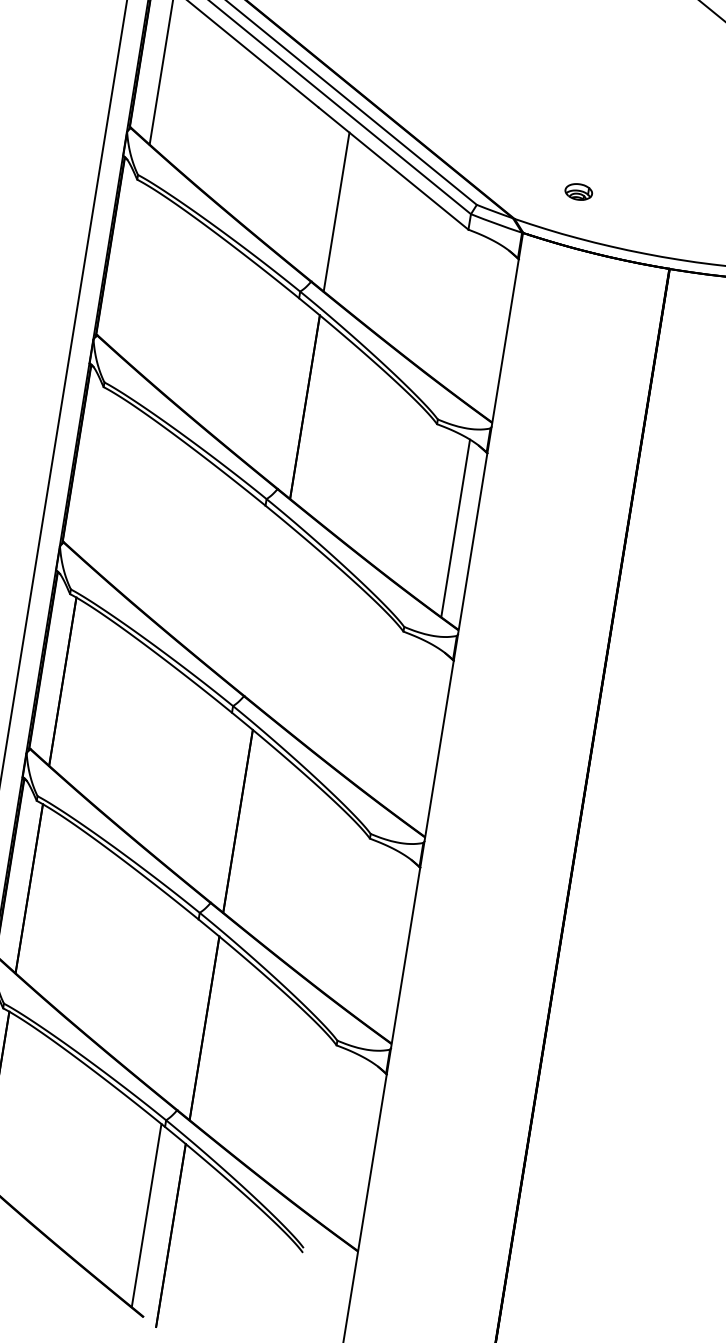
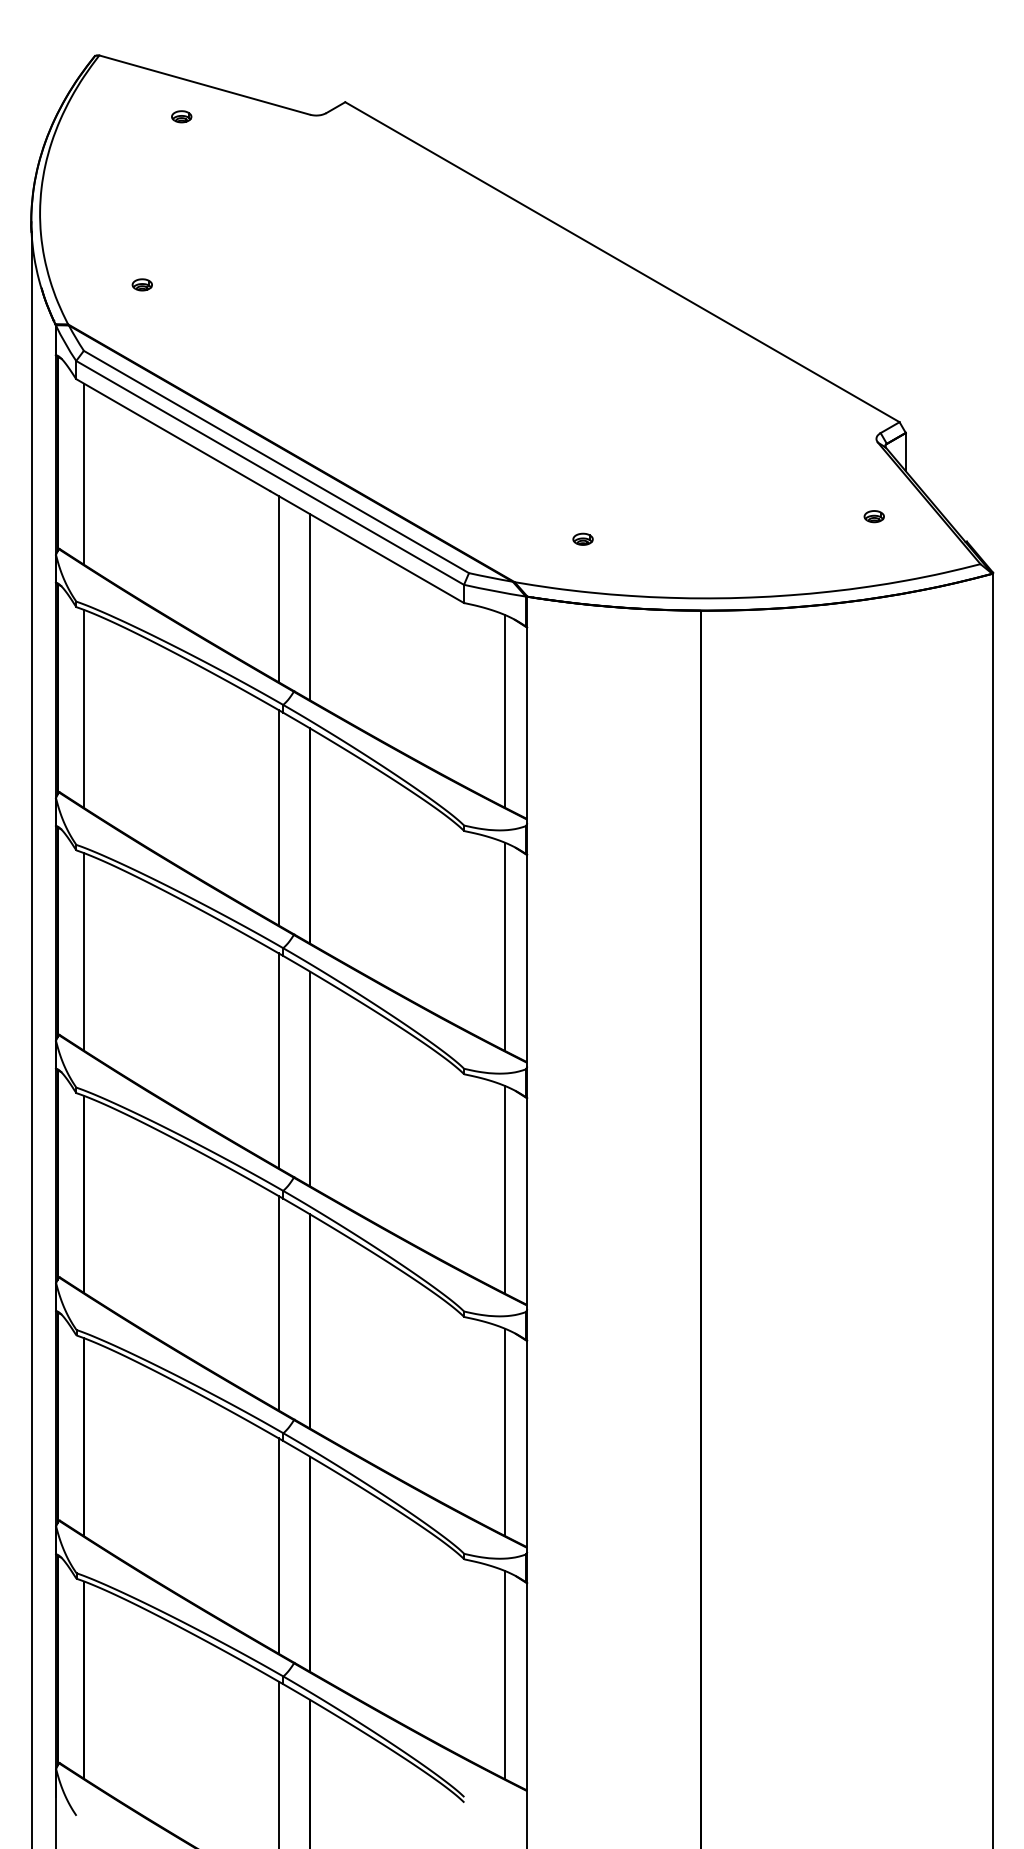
part: (578, 191) -> (582, 538), size x0.62
line: (312, 192) -> (278, 589), added
line: (130, 267) -> (84, 708), added
line: (488, 326) -> (504, 710), added
line: (280, 386) -> (278, 817), added
line: (96, 474) -> (84, 951), added
line: (247, 594) -> (278, 1060), added
line: (271, 614) -> (310, 1078), added
line: (421, 735) -> (504, 1189), added
line: (213, 801) -> (278, 1303), added
line: (388, 941) -> (504, 1431), added
line: (180, 1007) -> (278, 1545), added
line: (354, 1149) -> (504, 1674), added

